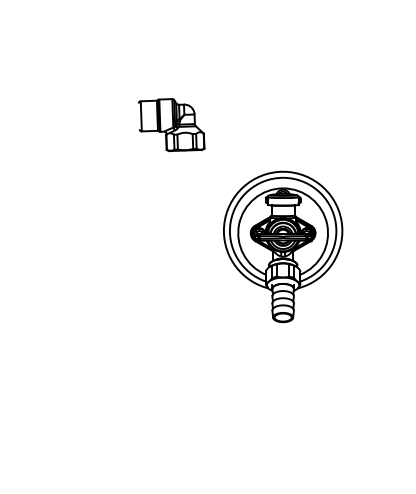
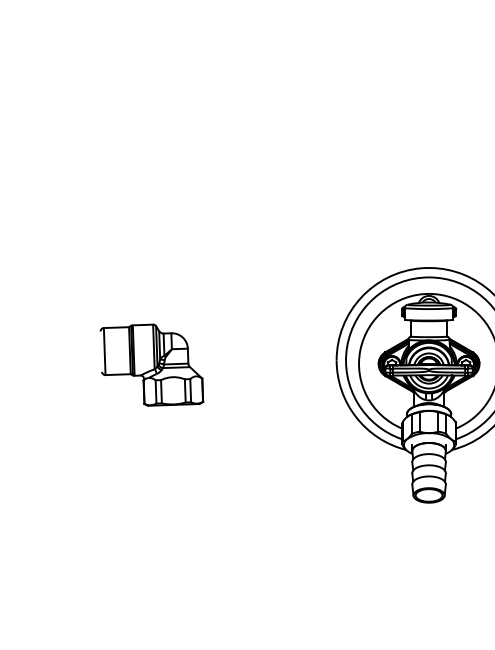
part: (171, 125) -> (151, 365), moved

